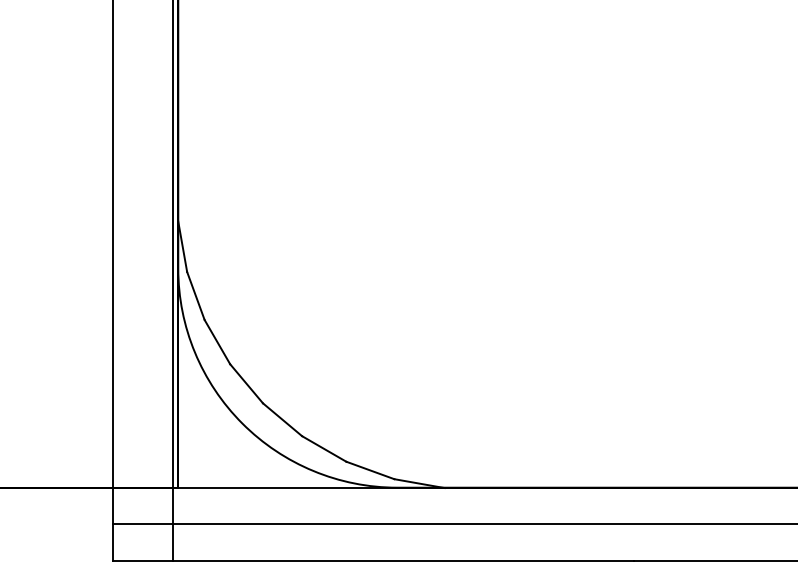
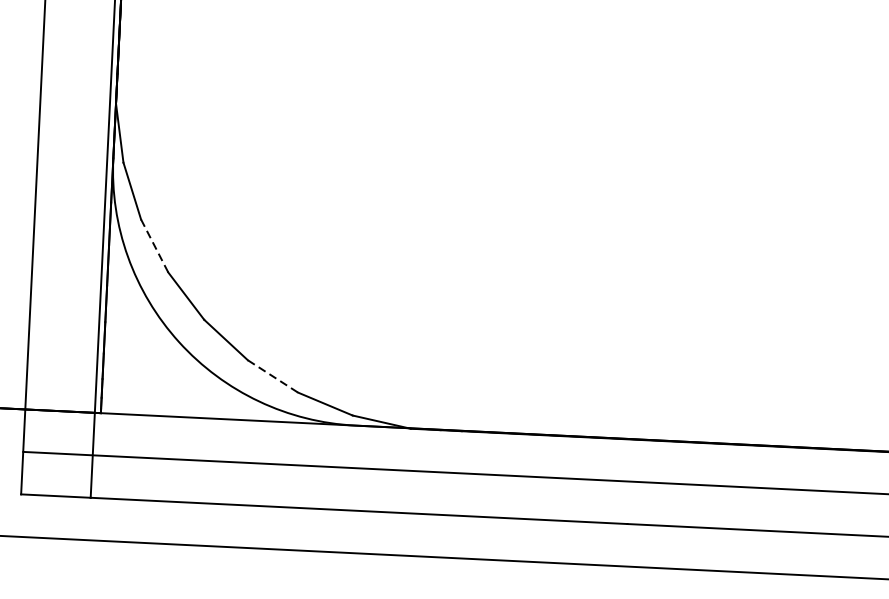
line: (217, 342) -> (154, 246), solid -> dashed
line: (324, 448) -> (273, 375), solid -> dashed

